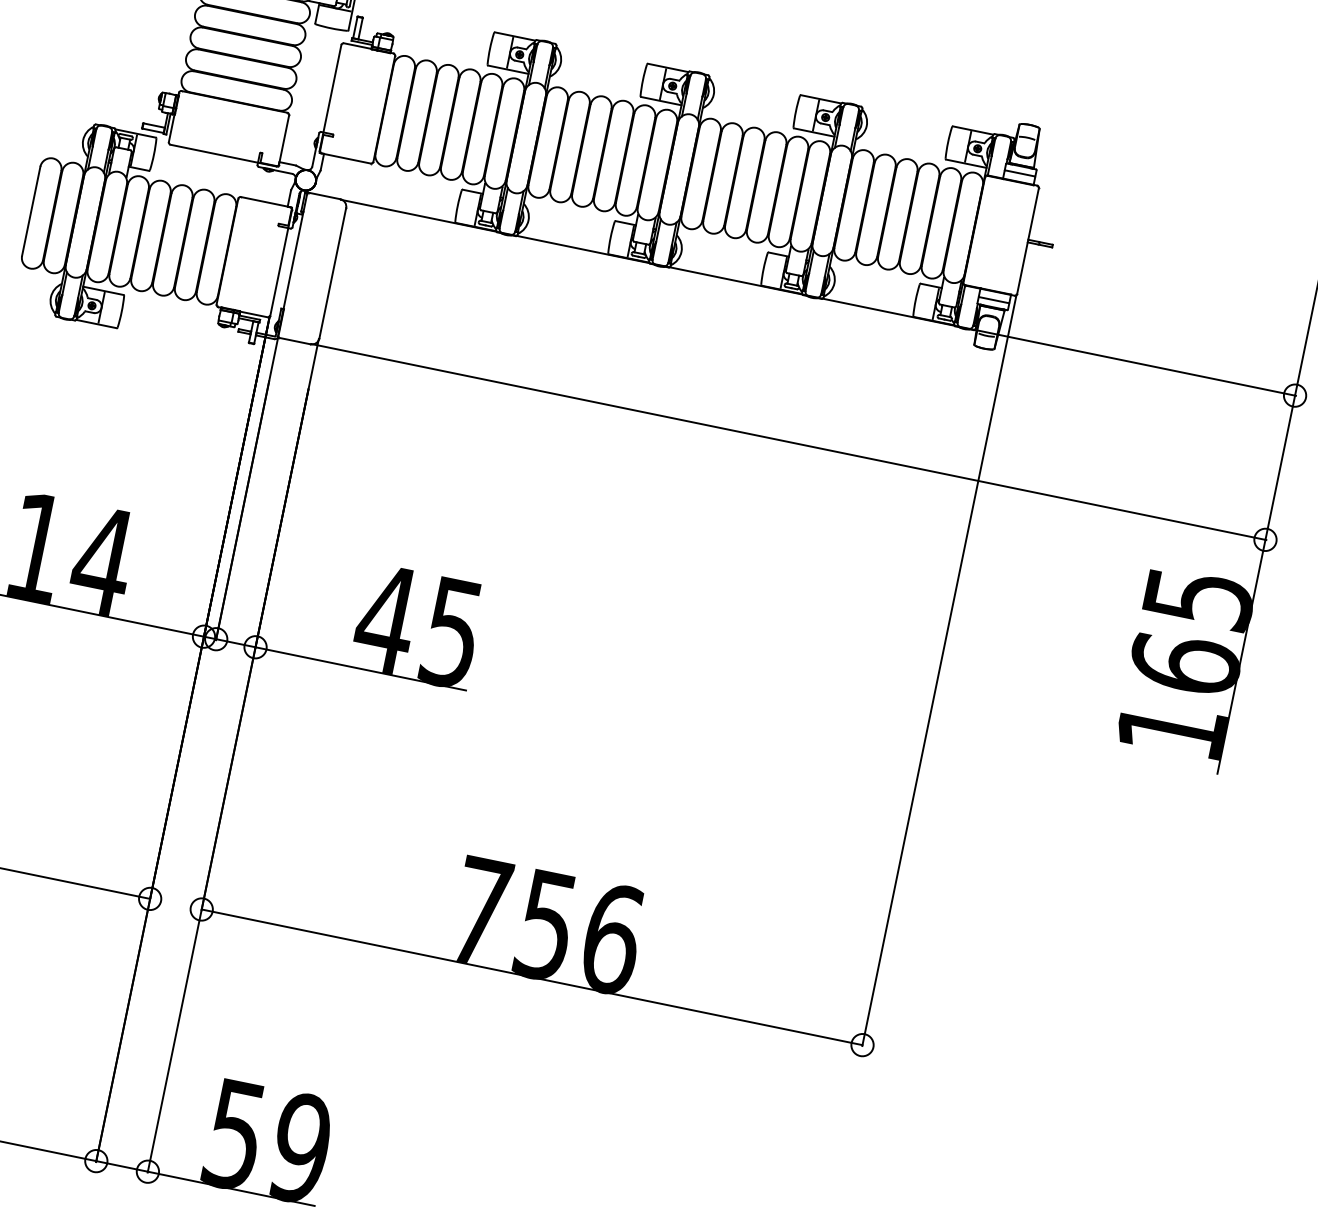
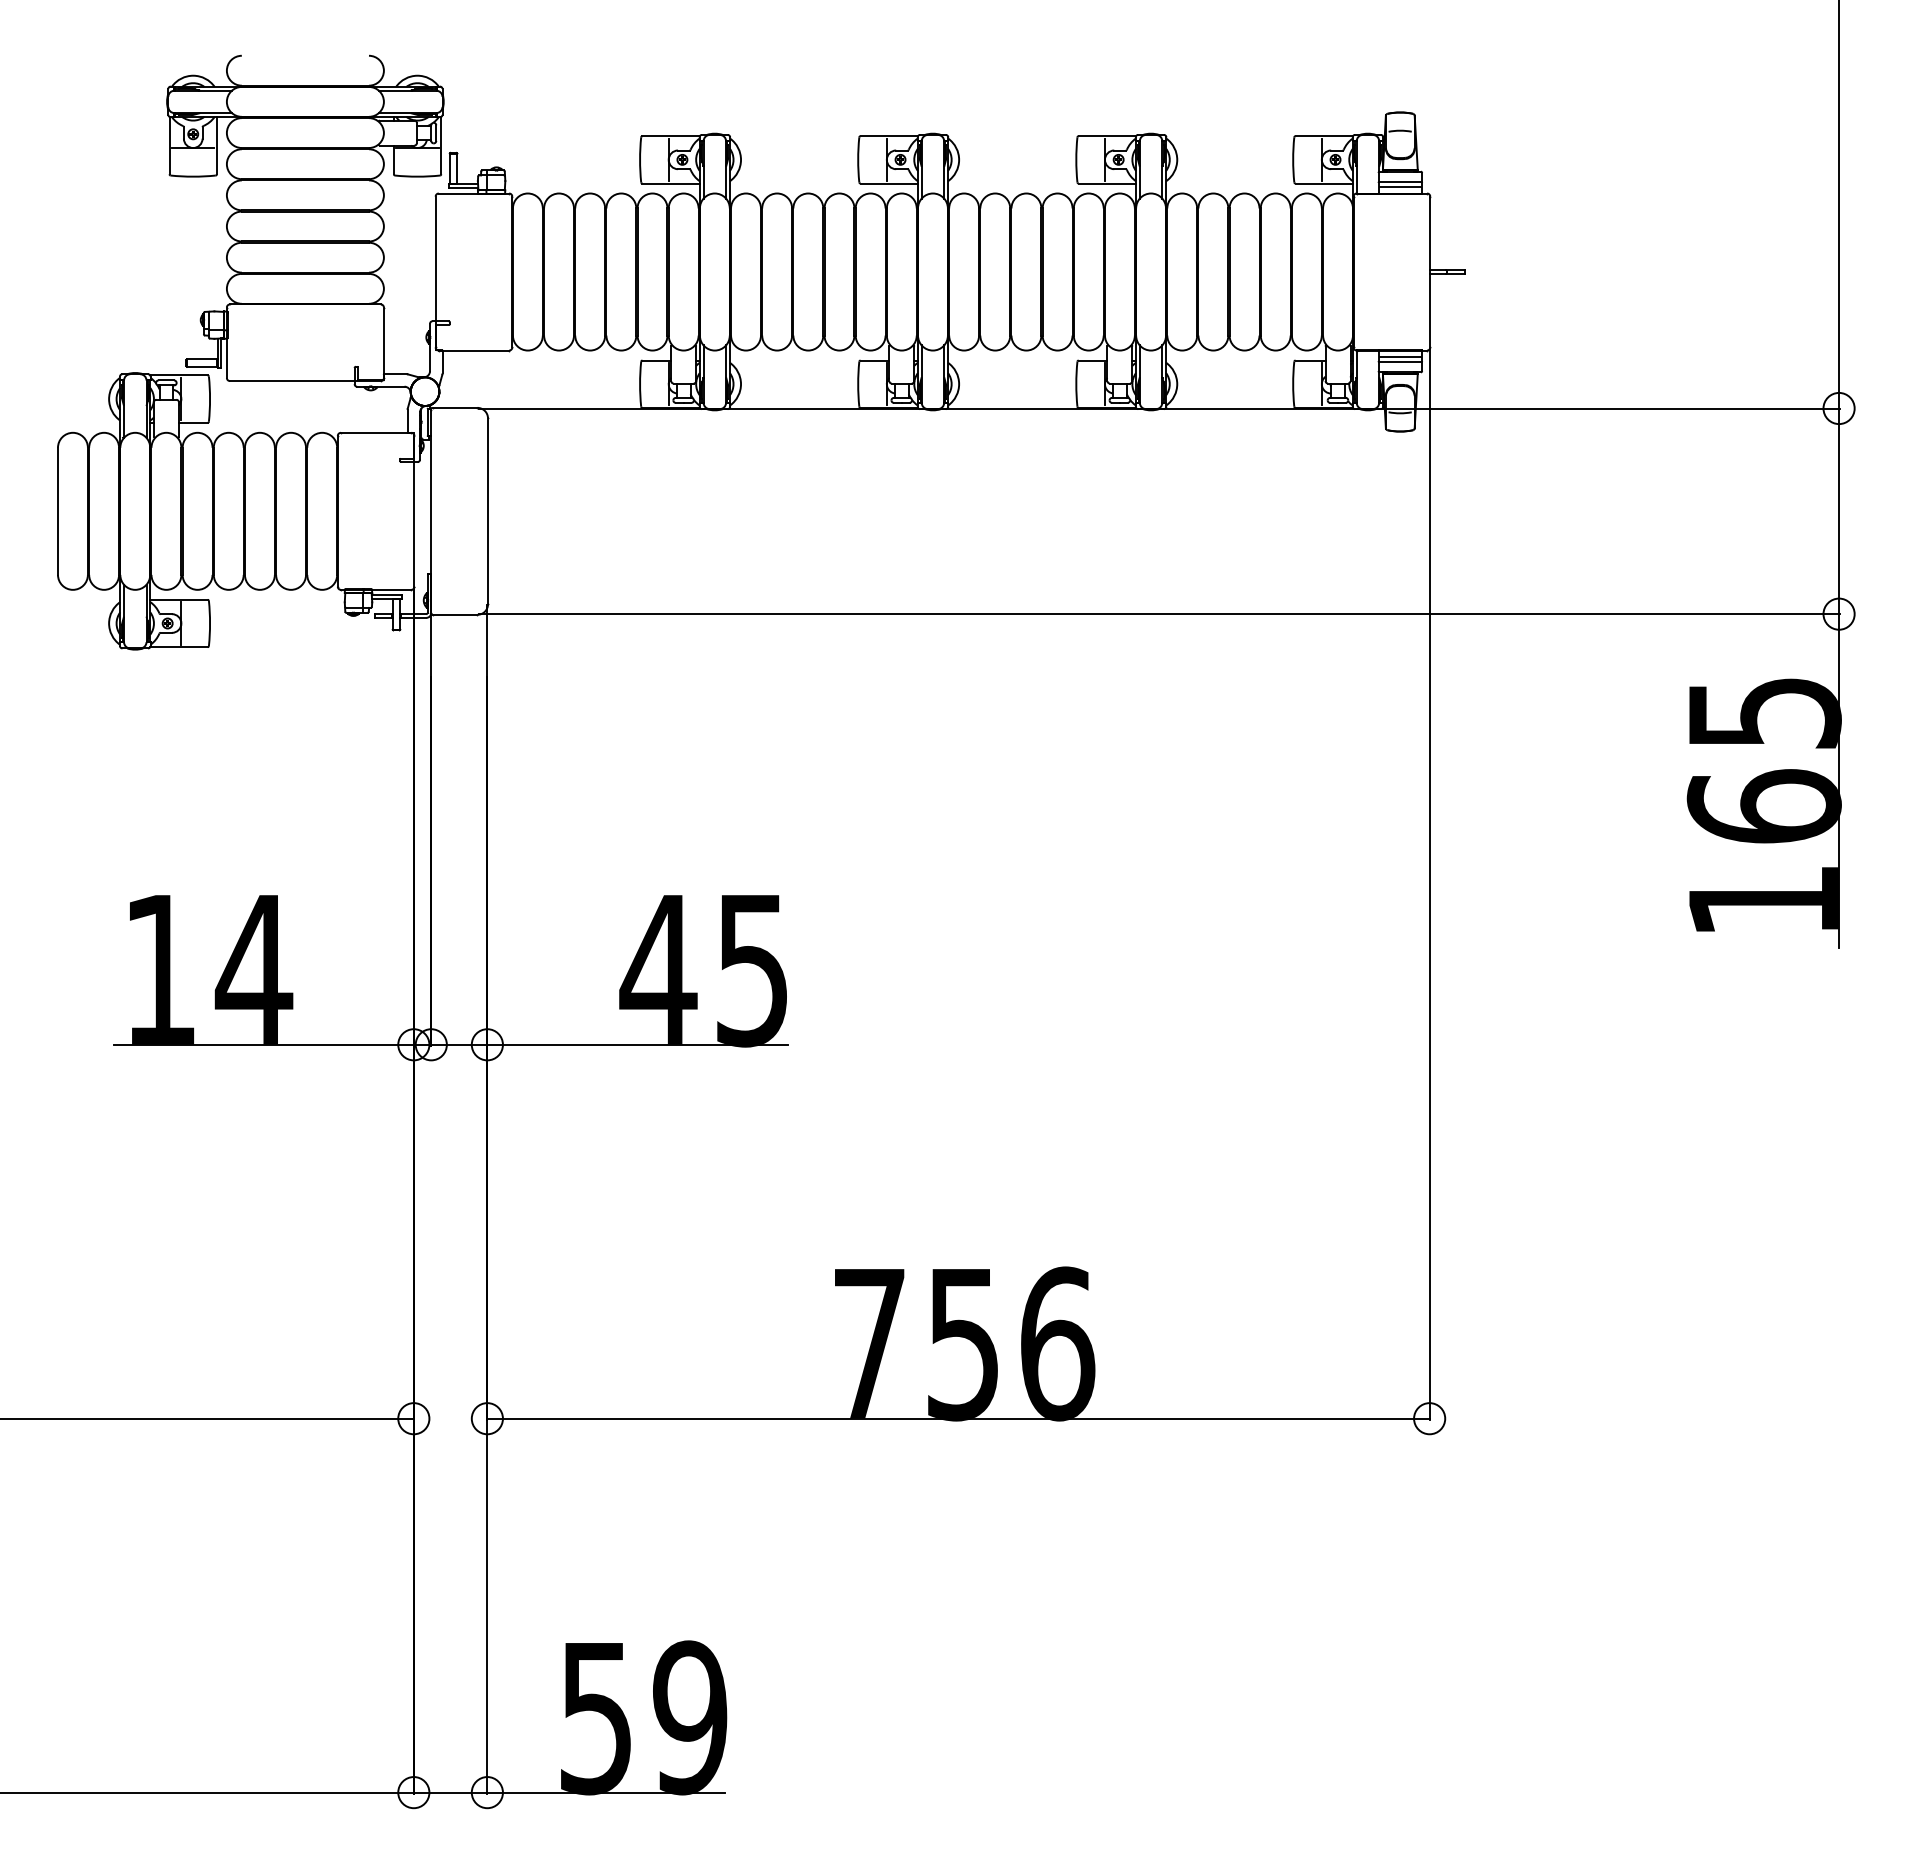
line: (1018, 177) -> (1399, 187), added
line: (994, 295) -> (1399, 356), added

